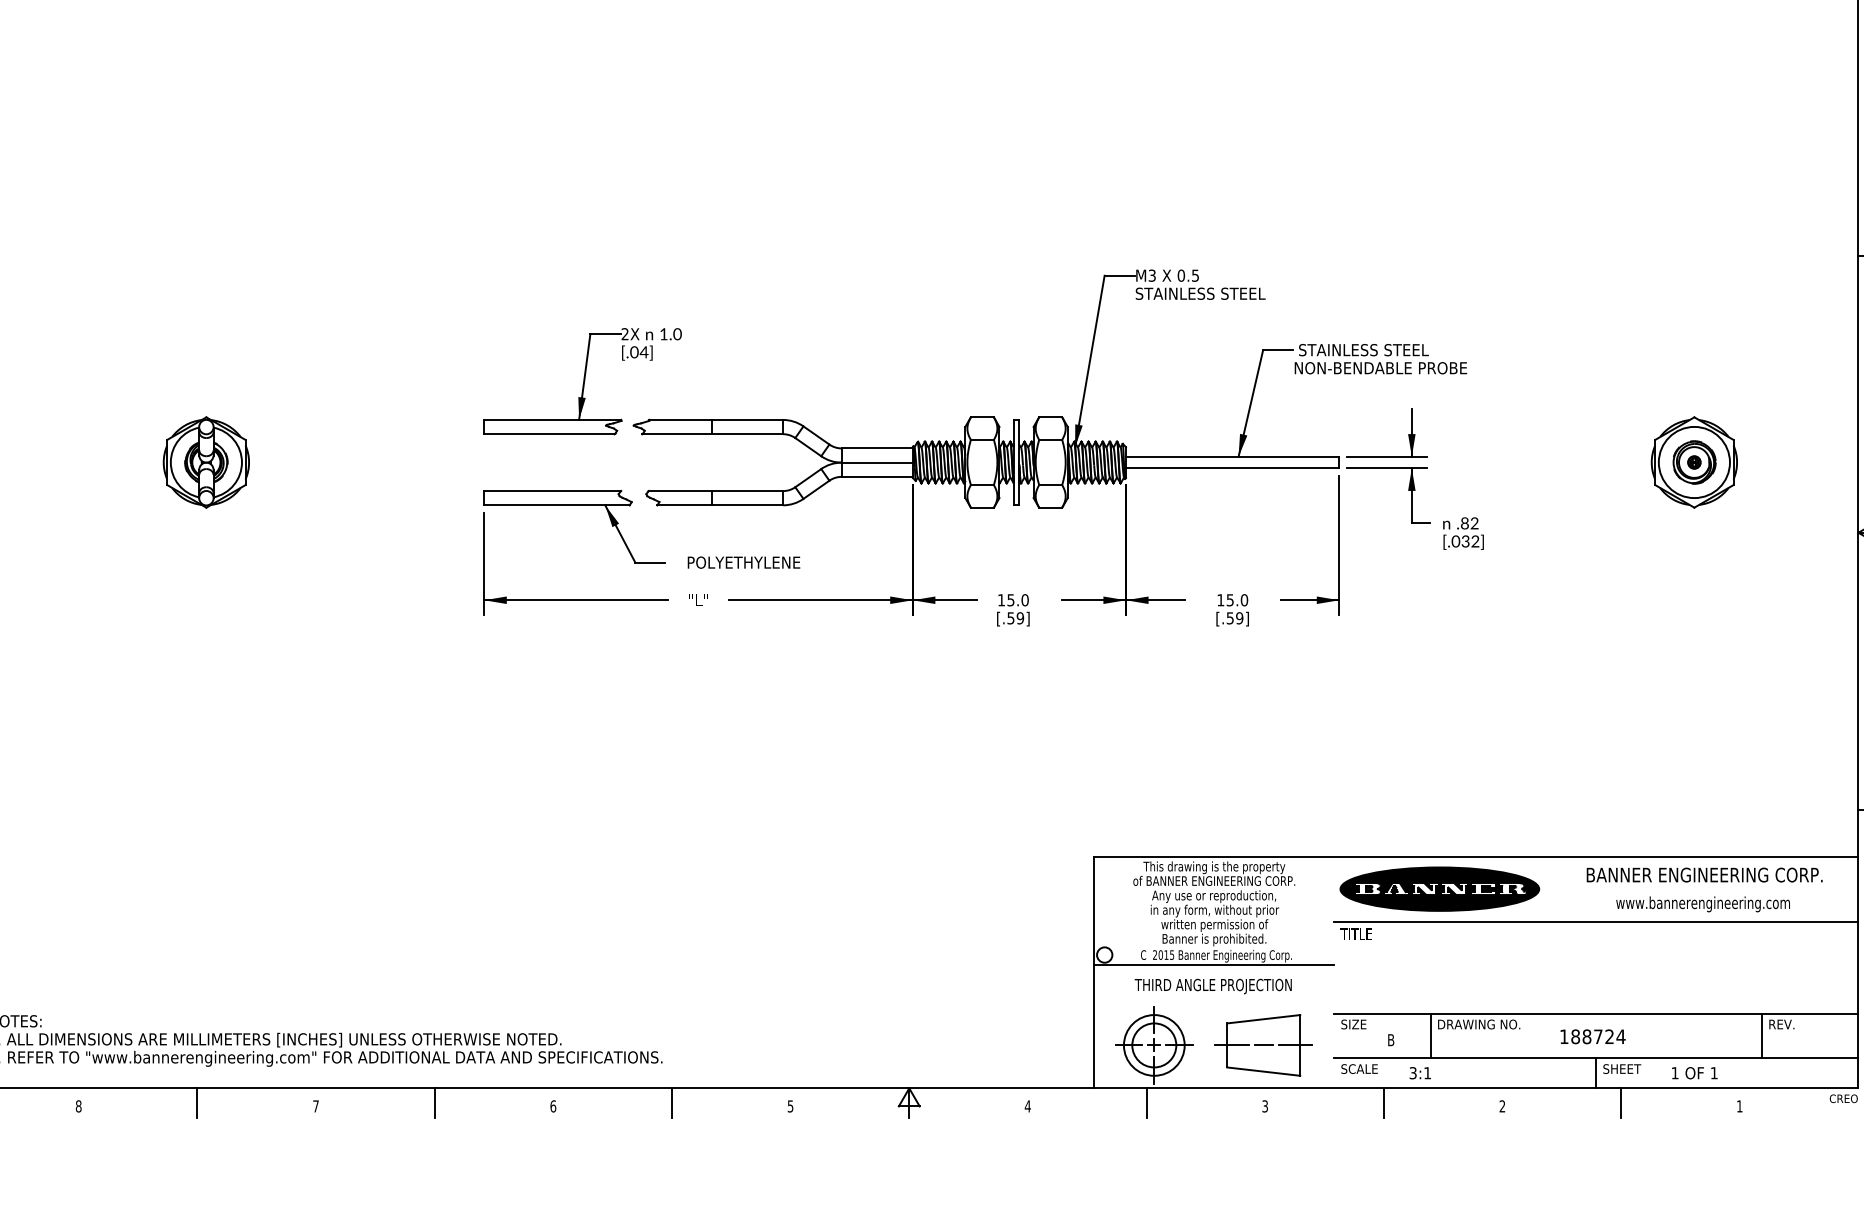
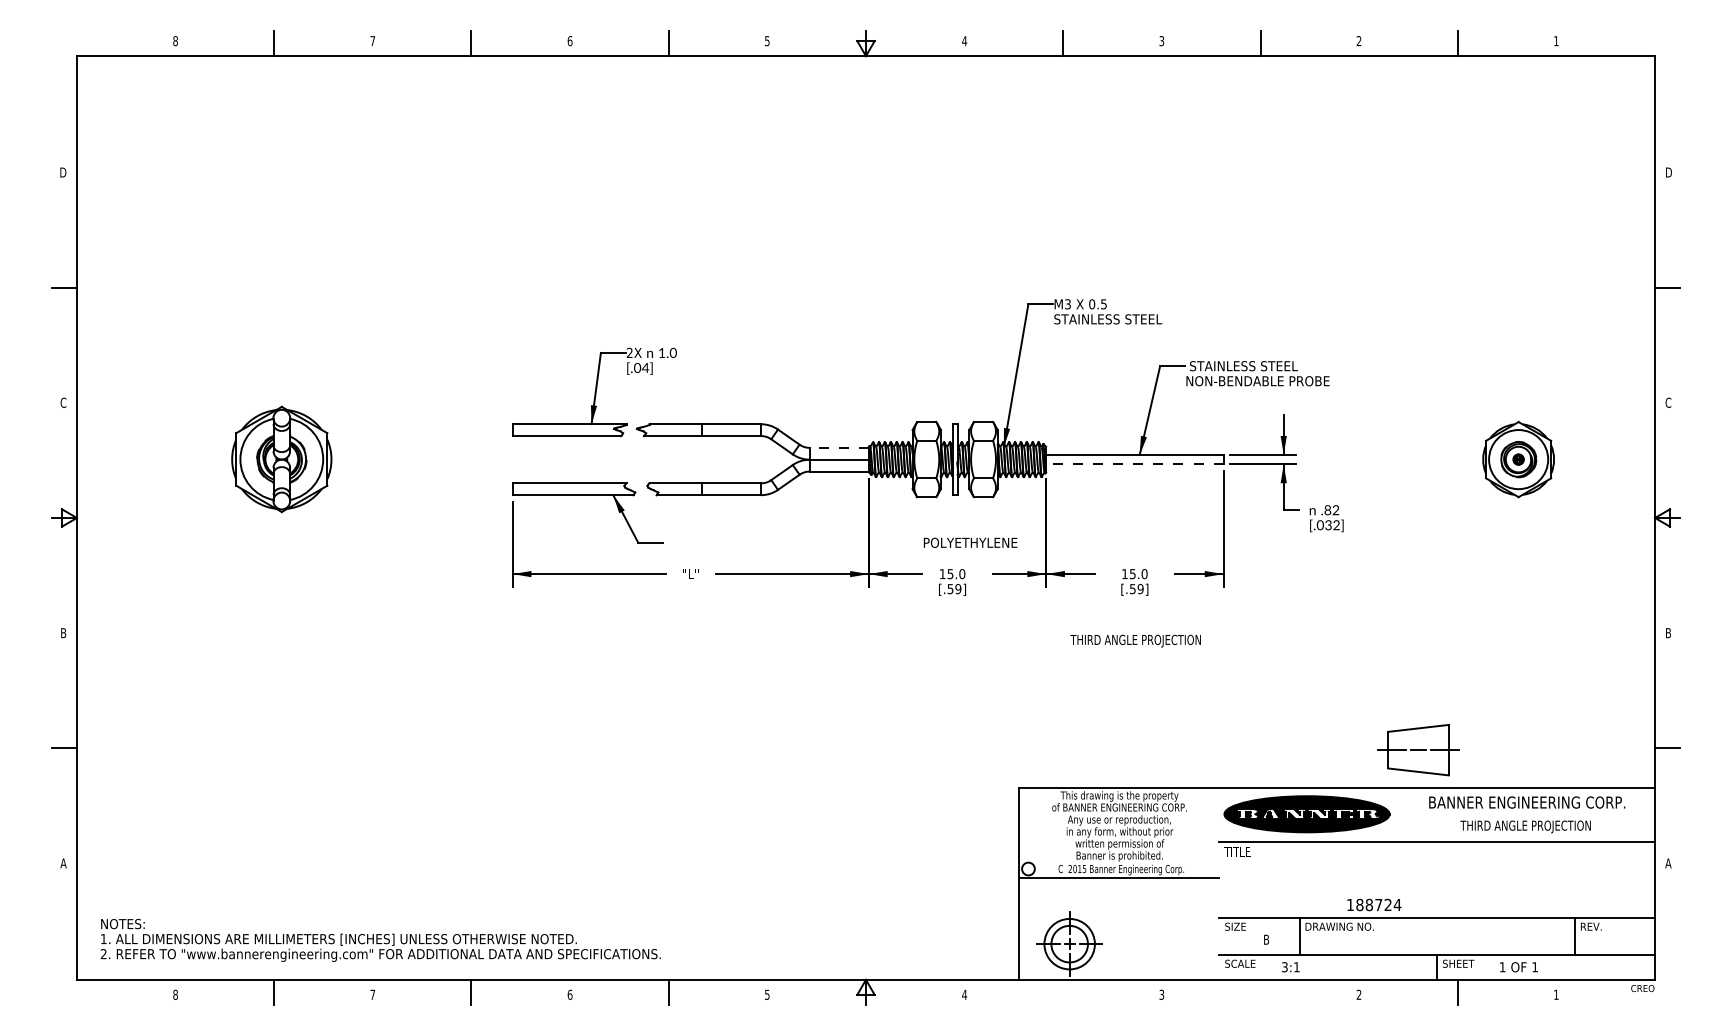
line: (877, 447) -> (839, 447), solid -> dashed
part: (206, 462) -> (281, 459), size x1.4
line: (1232, 468) -> (1134, 464), solid -> dashed
text: (743, 562) -> (970, 542), moved
text: (1702, 903) -> (1525, 826), www.bannerengineering.com -> THIRD ANGLE PROJECTION
text: (1213, 985) -> (1135, 640), moved
text: (1593, 1036) -> (1374, 904), moved
part: (1263, 1045) -> (1418, 750), moved
line: (1146, 1102) -> (1063, 991), removed
line: (1383, 1102) -> (1260, 991), removed

